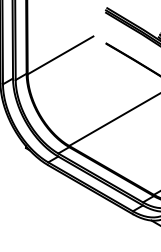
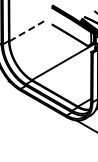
line: (60, 56) -> (27, 31), solid -> dashed

